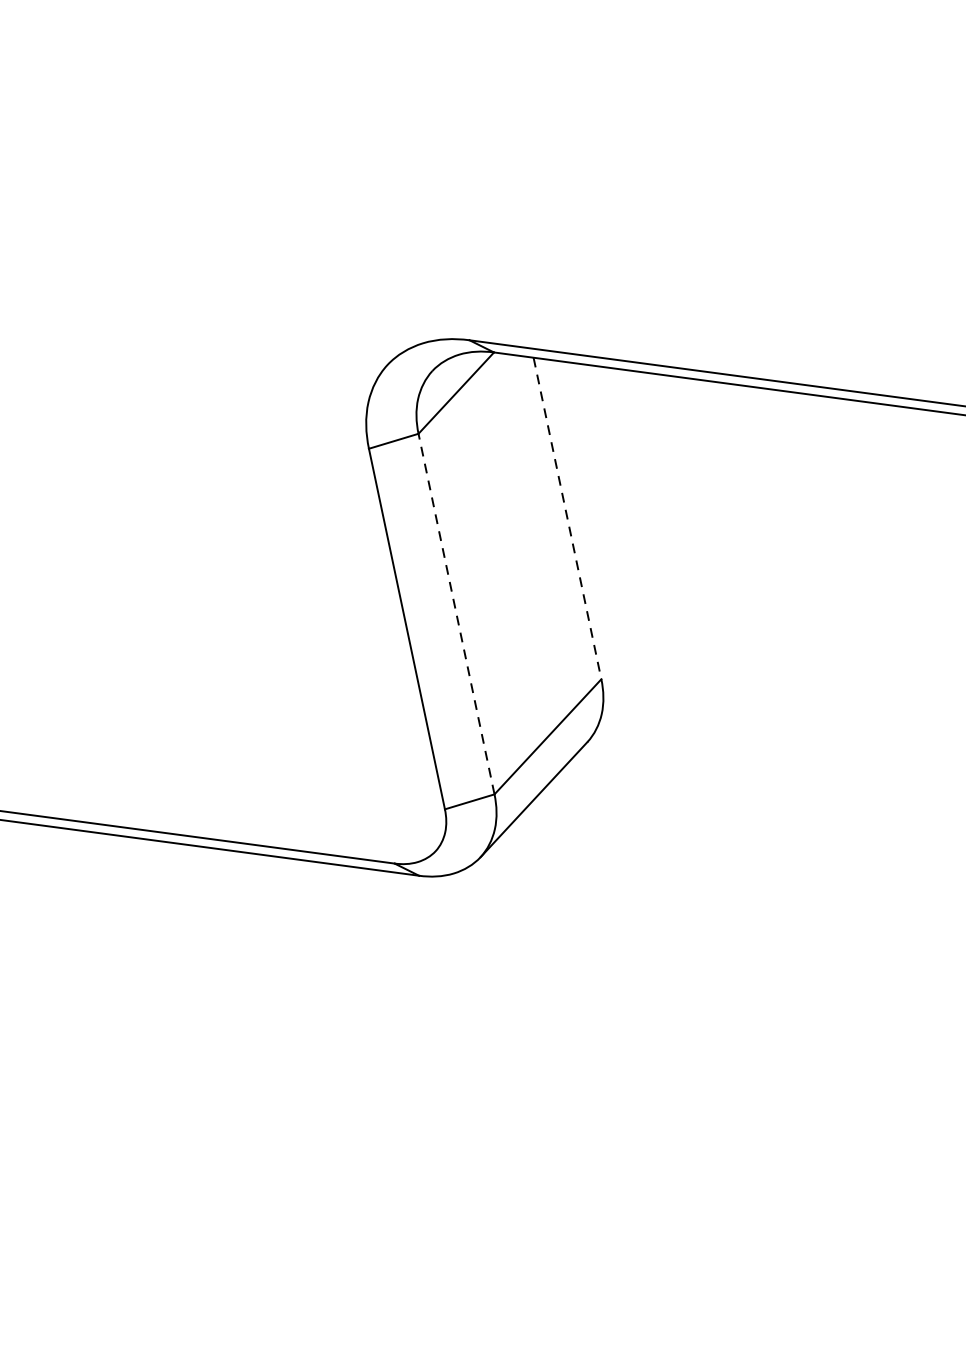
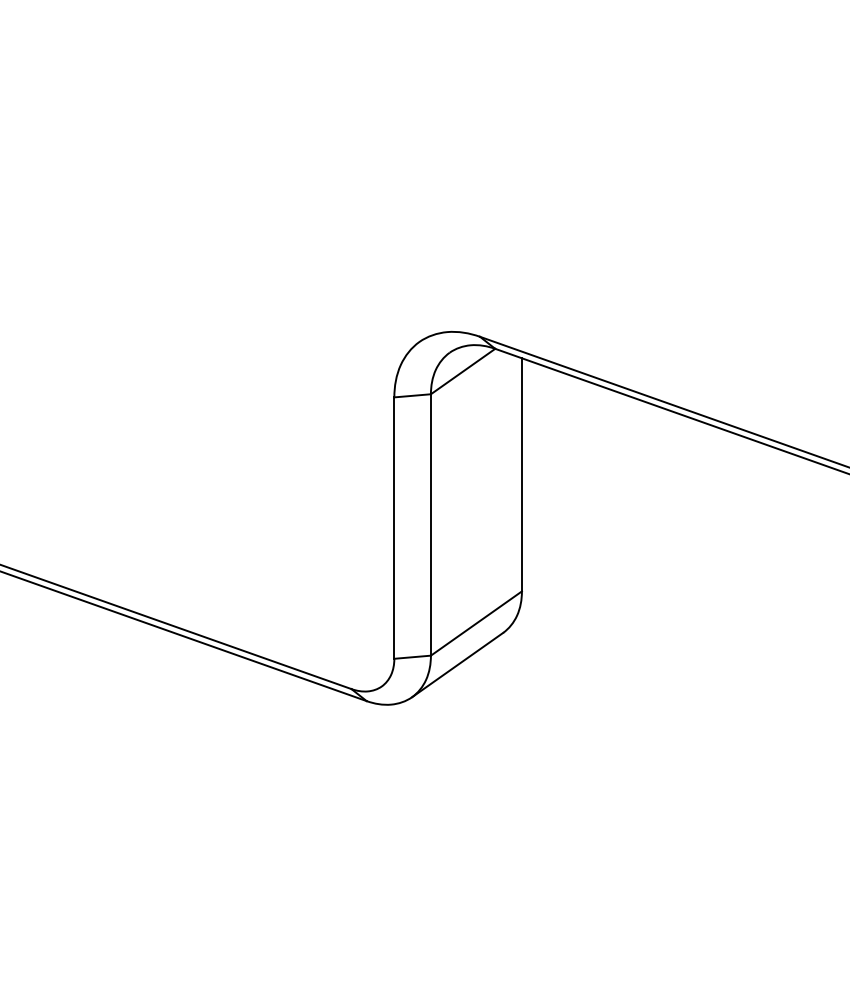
line: (566, 518) -> (521, 474), dashed -> solid
line: (455, 613) -> (430, 524), dashed -> solid

